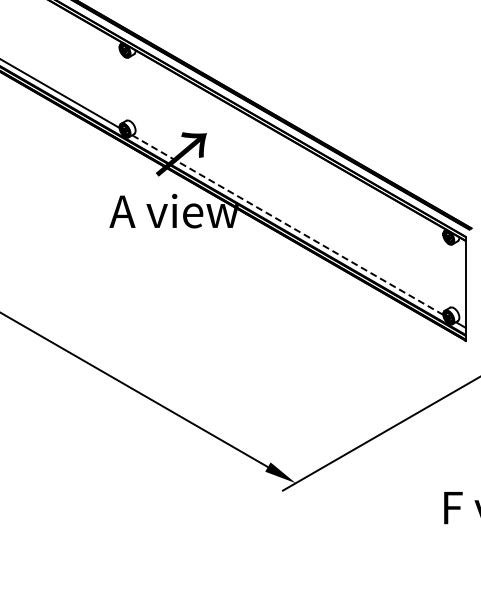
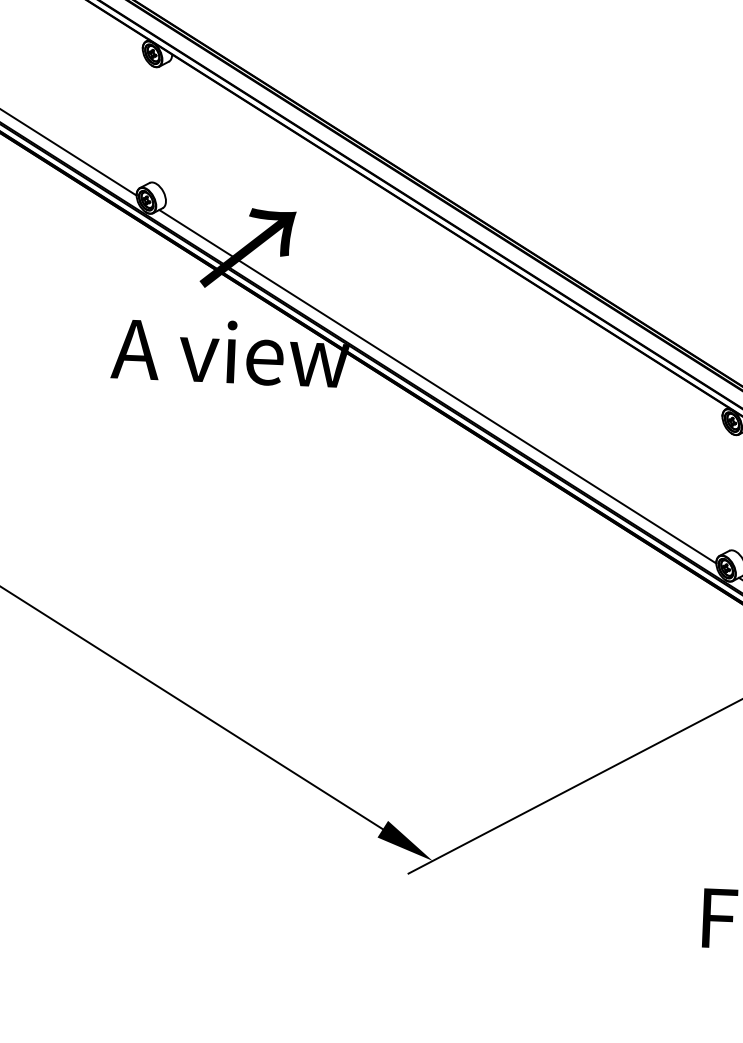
line: (287, 225) -> (437, 387), dashed -> solid

